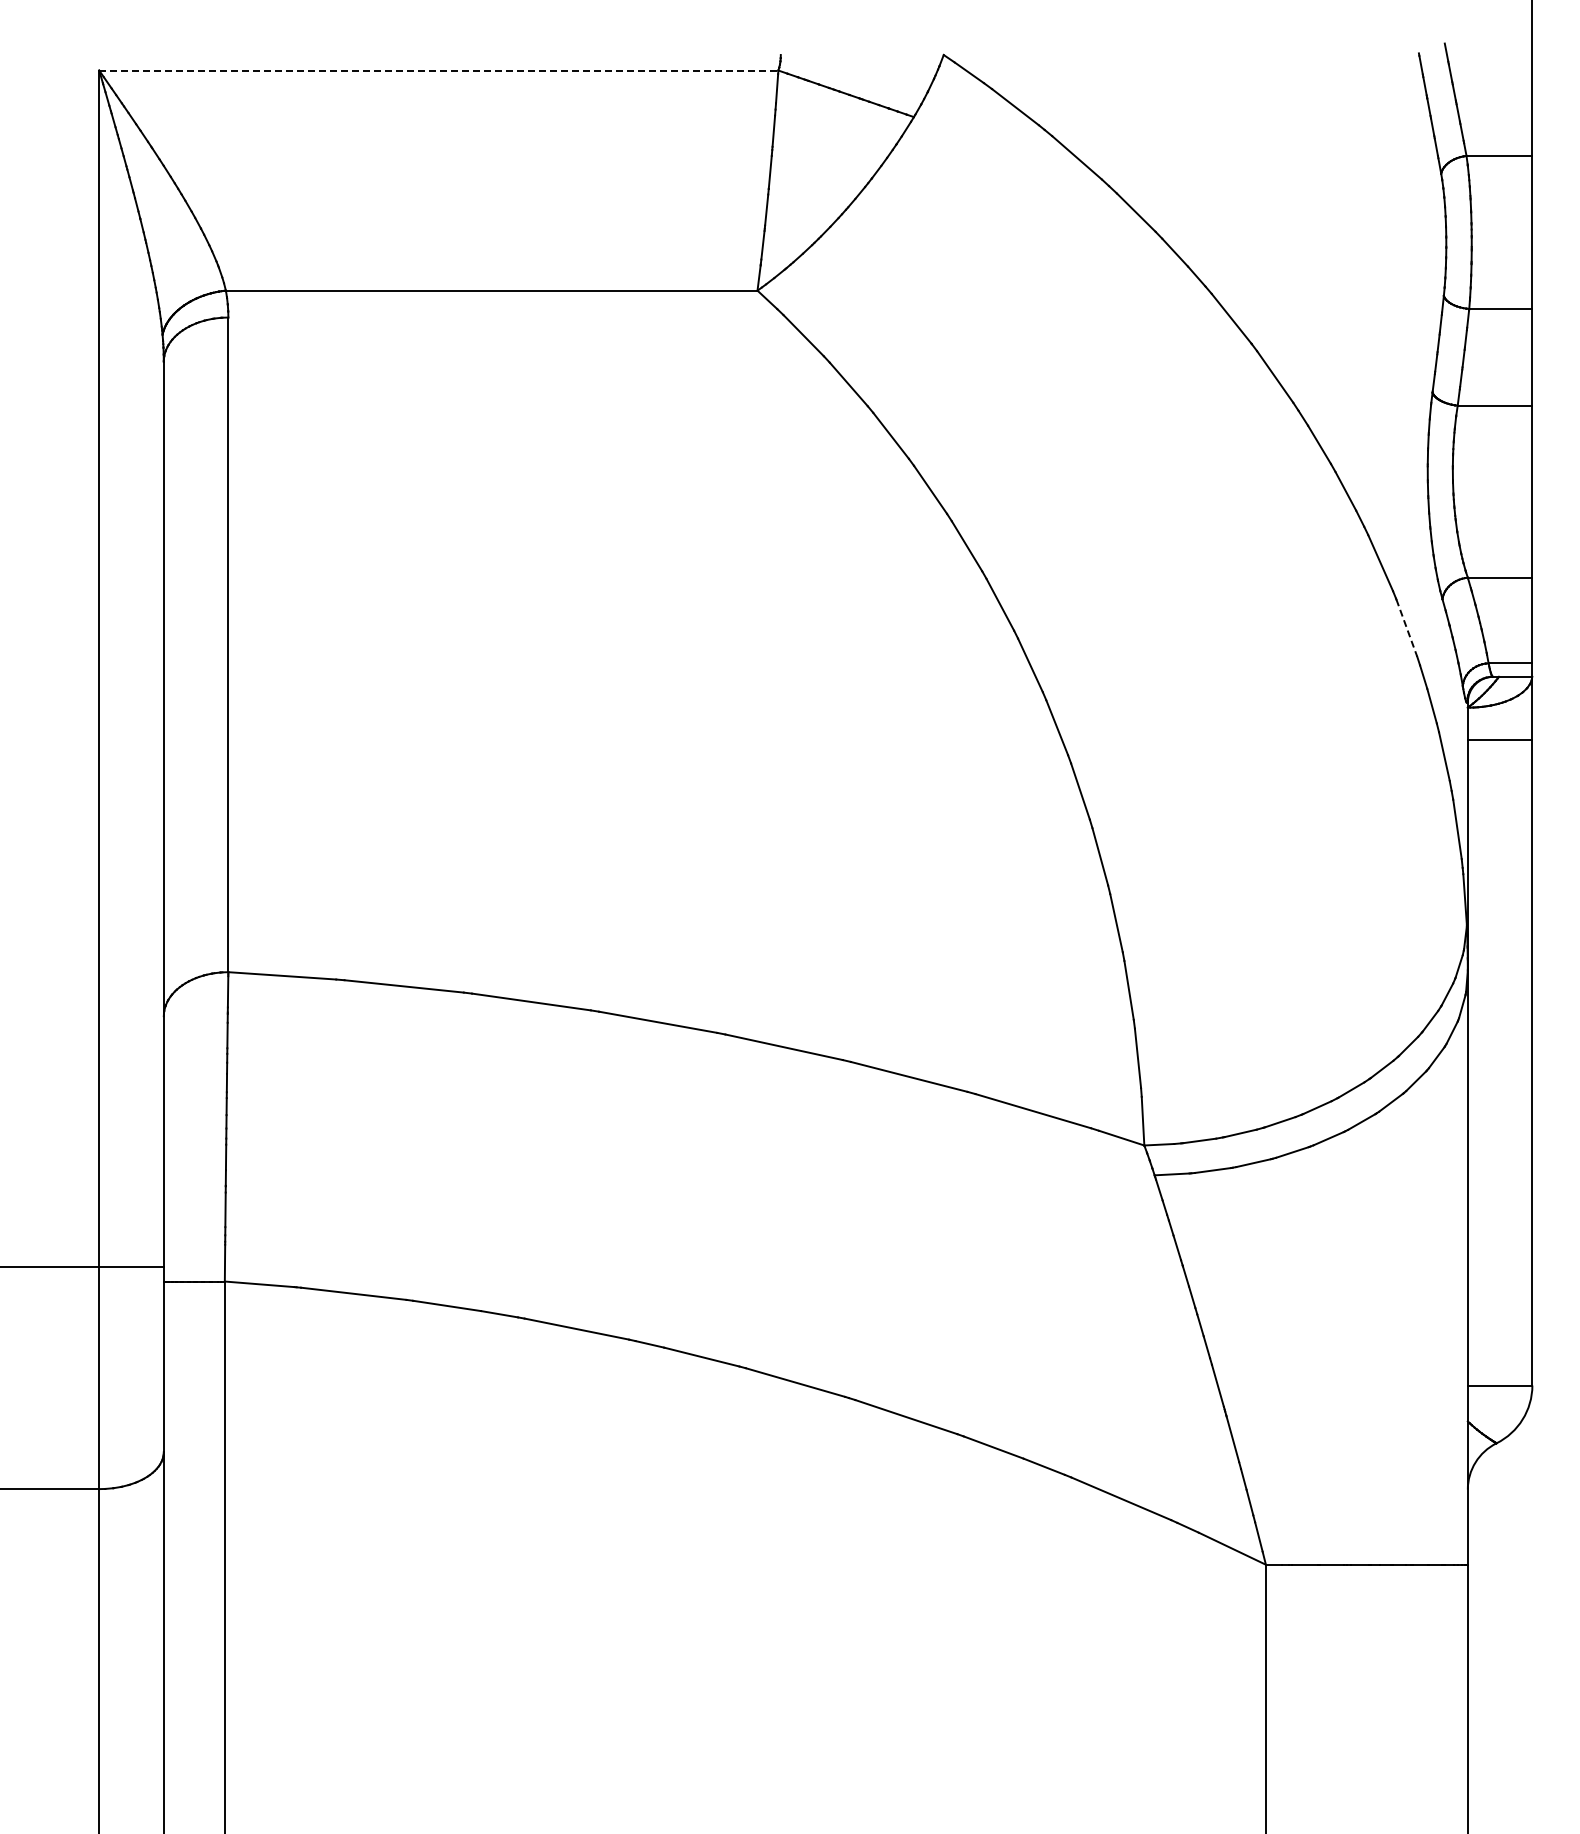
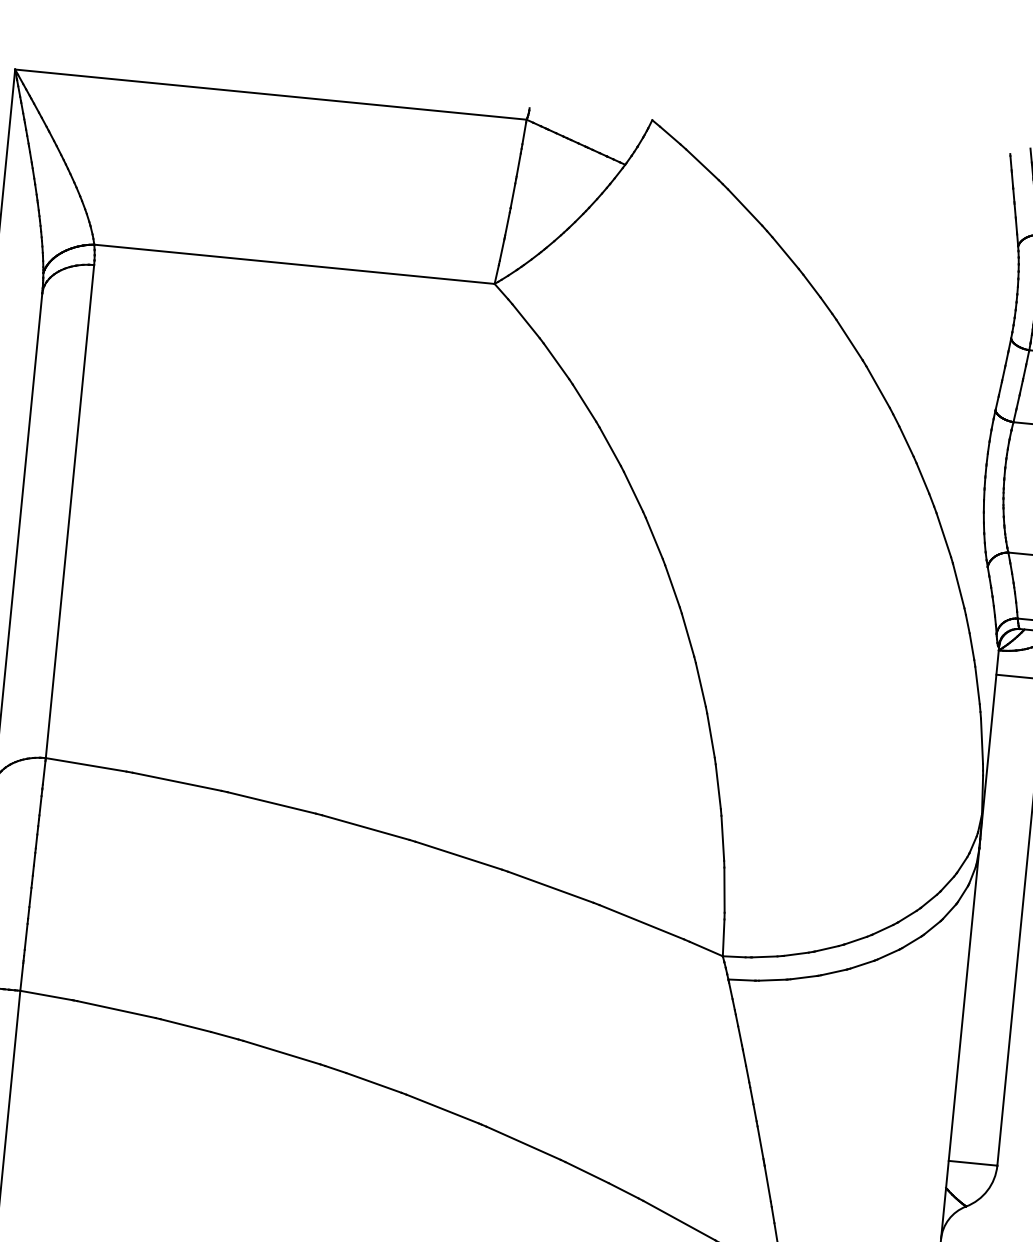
line: (438, 70) -> (270, 94), dashed -> solid
line: (1407, 628) -> (959, 586), dashed -> solid

